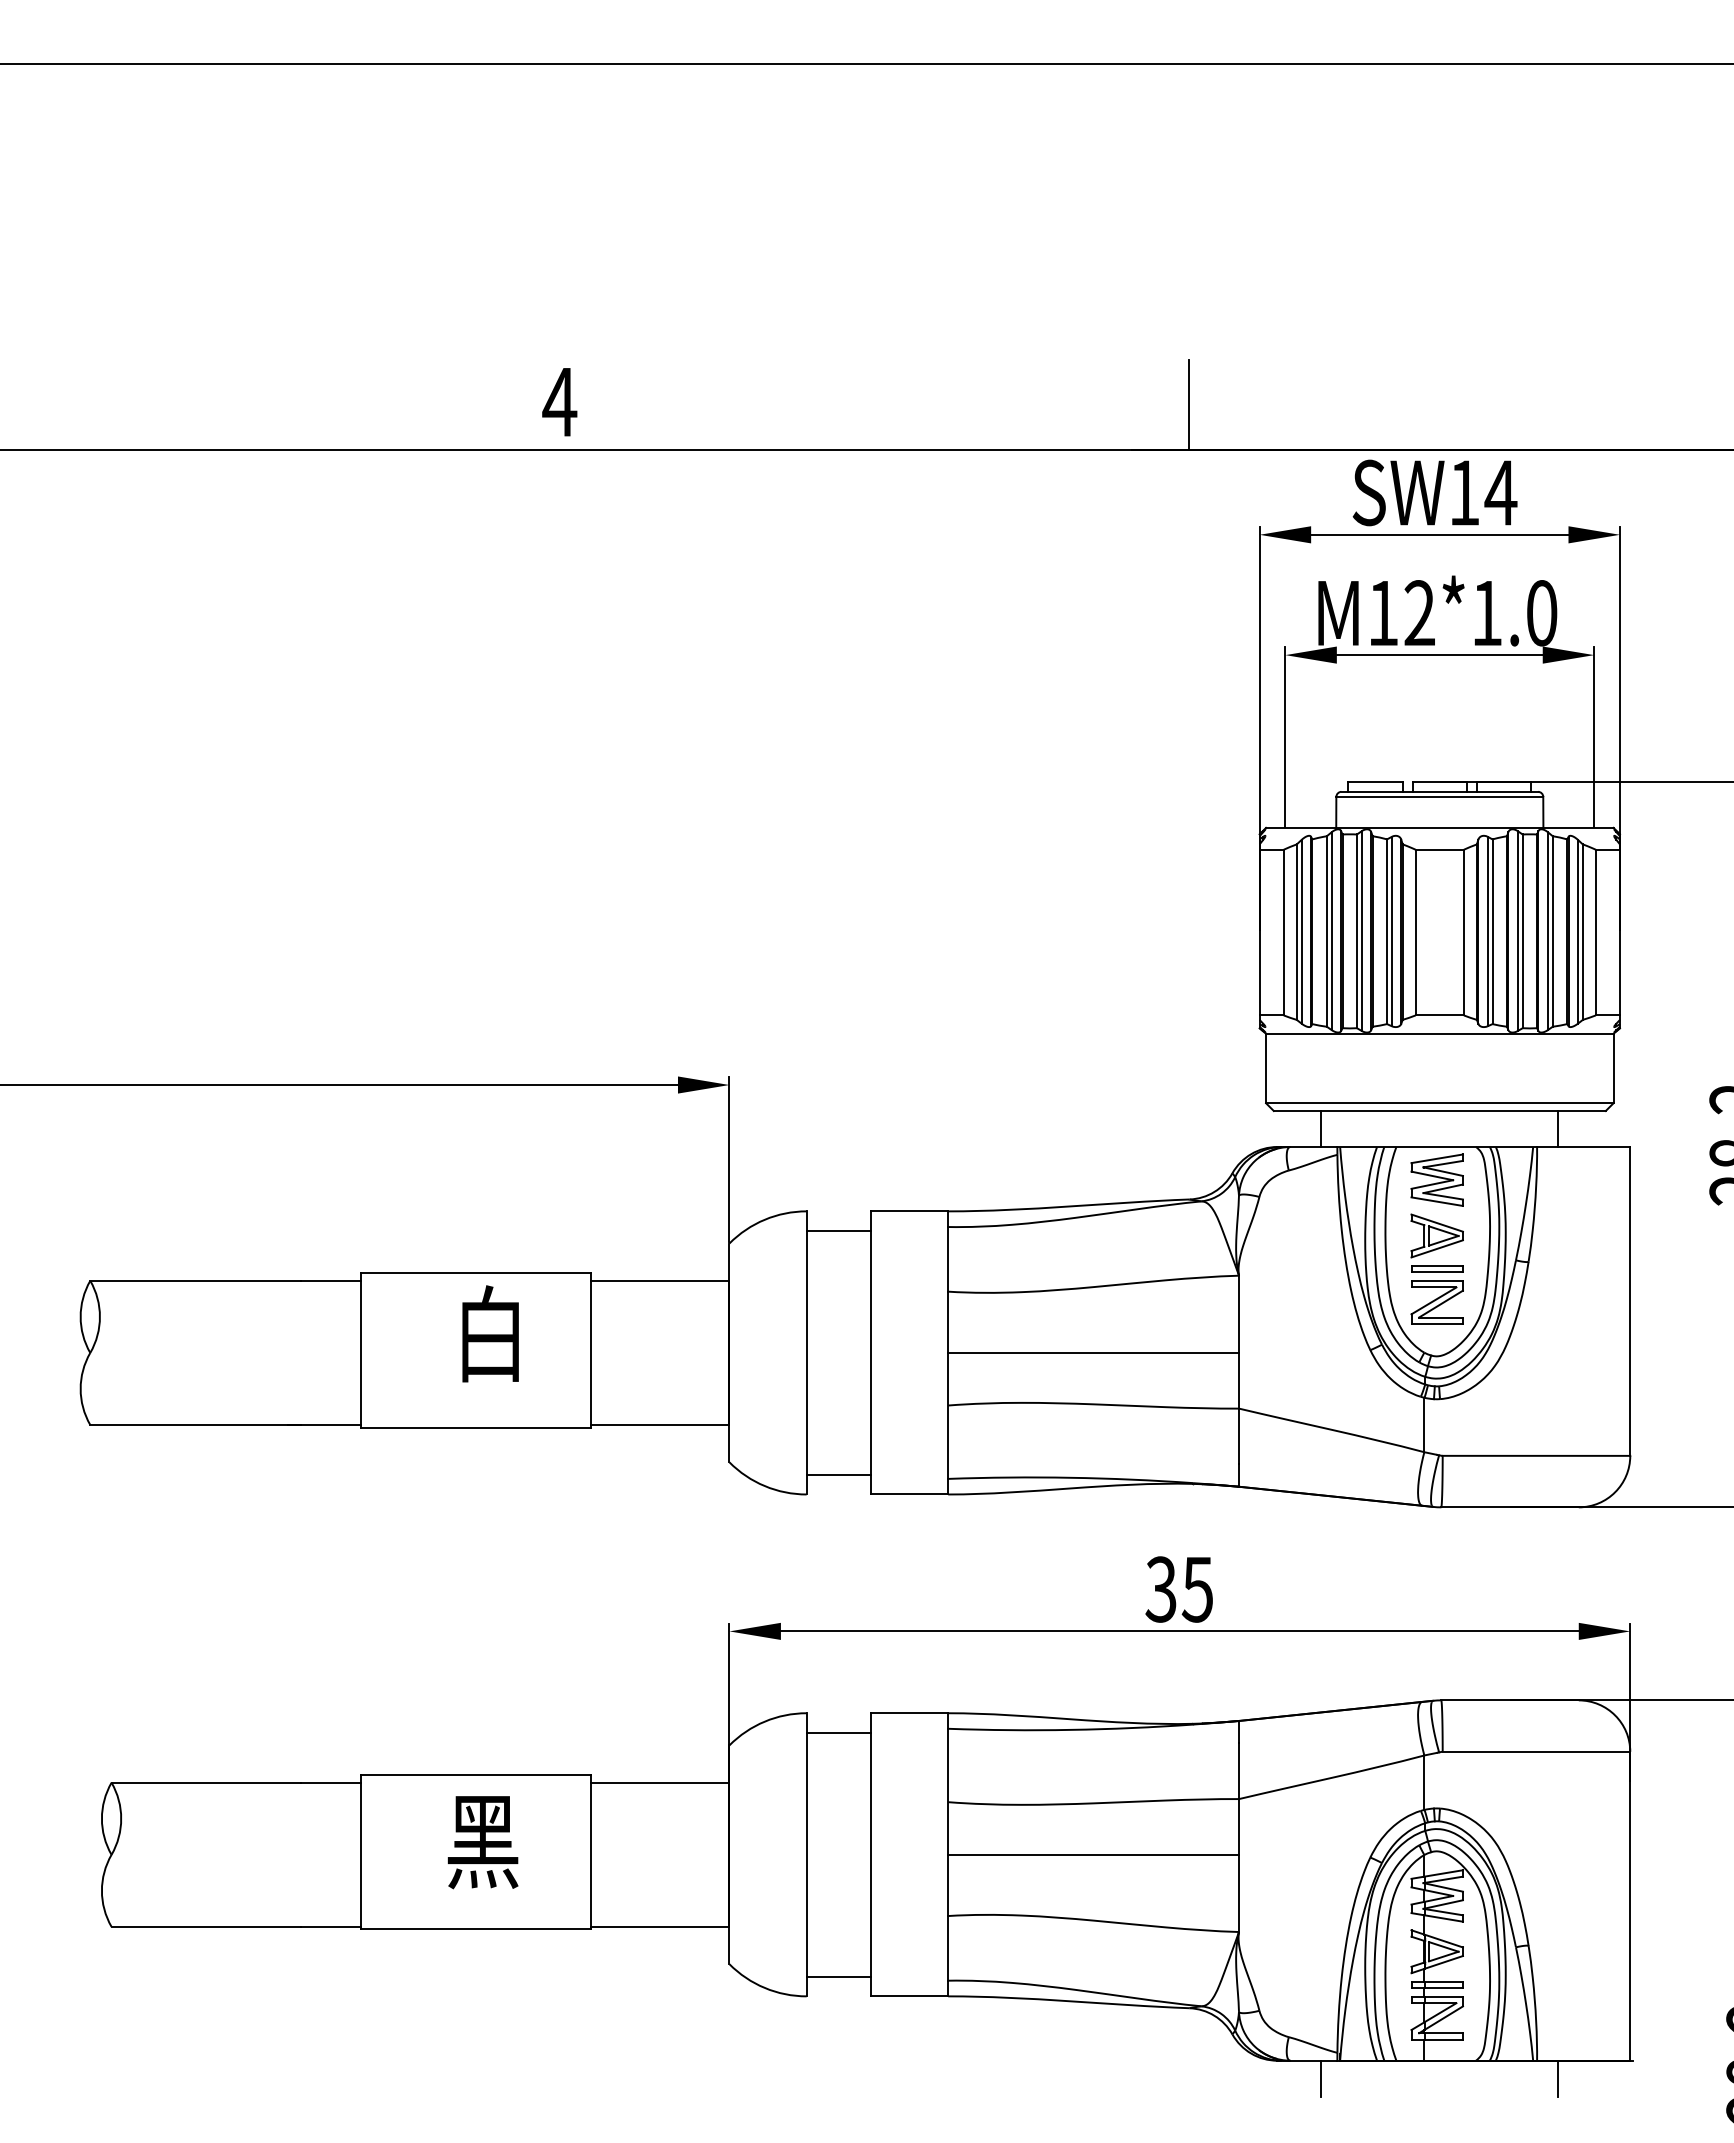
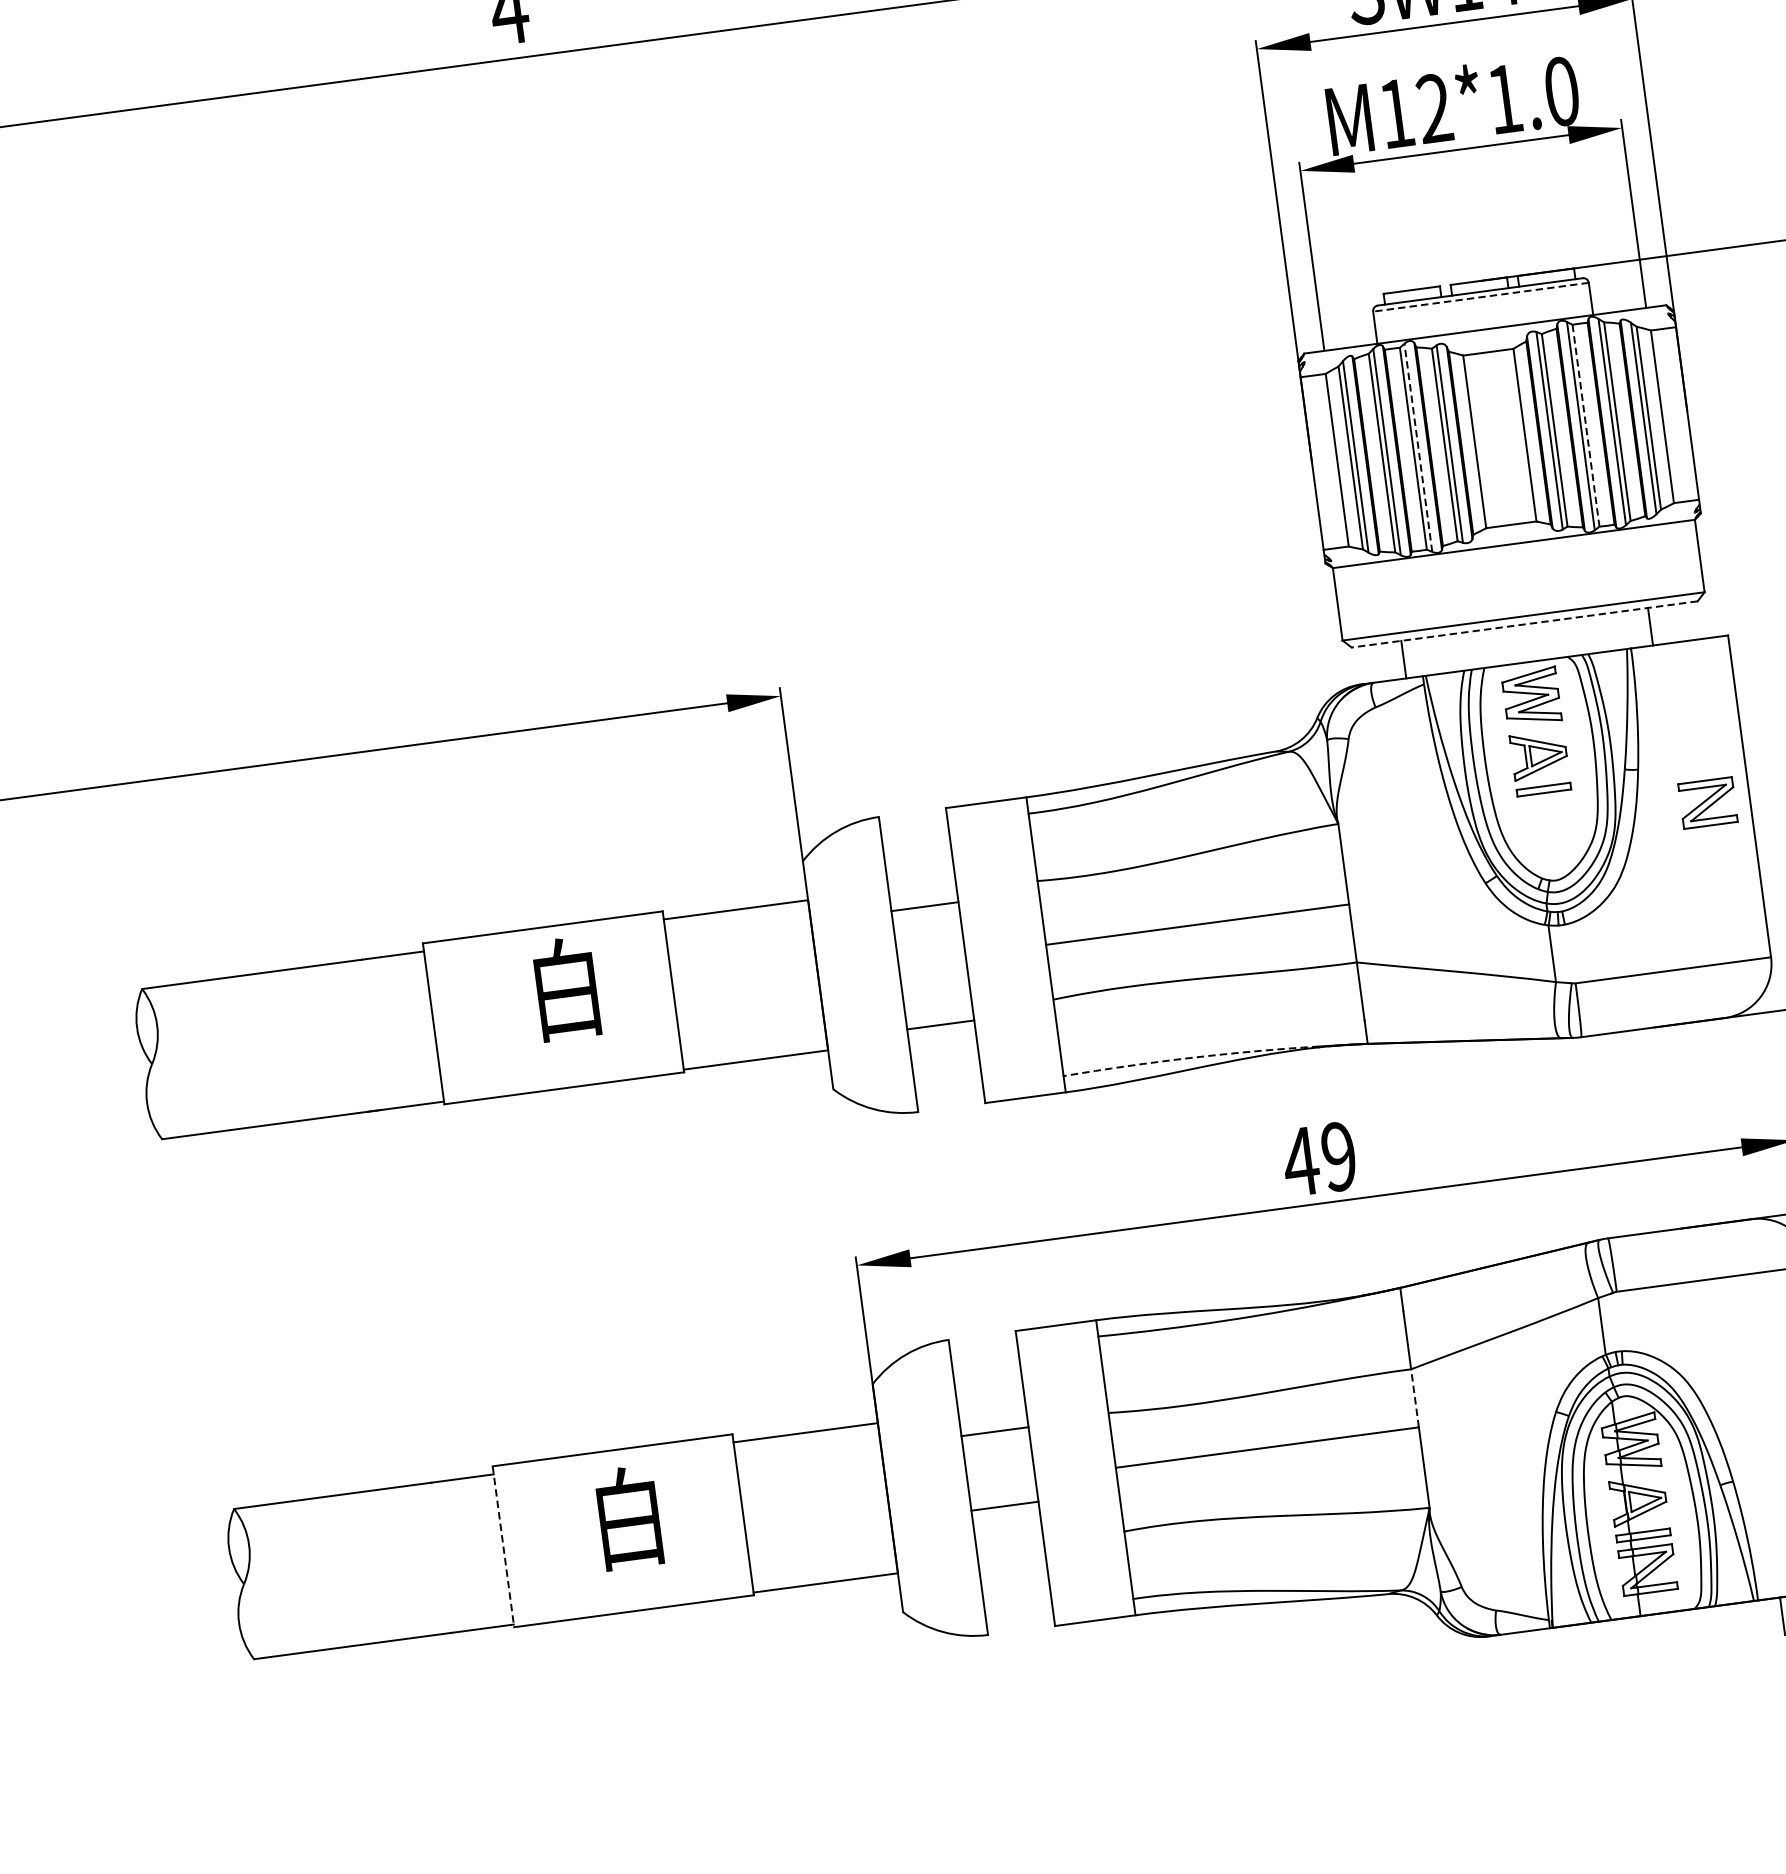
line: (1439, 796) -> (1480, 296), solid -> dashed
line: (1361, 931) -> (1418, 448), solid -> dashed
line: (1522, 931) -> (1585, 425), solid -> dashed
line: (1439, 1110) -> (1524, 623), solid -> dashed
line: (838, 1230) -> (924, 906), moved
part: (1436, 1302) -> (1707, 803), moved
line: (838, 1475) -> (940, 1025), moved
arc: (1070, 1477) -> (1190, 1057), solid -> dashed
text: (1178, 1589) -> (1318, 1159), 35 -> 49
line: (838, 1732) -> (994, 1431), moved
line: (1239, 1826) -> (1415, 1397), solid -> dashed
text: (482, 1840) -> (628, 1517), 黑 -> 白
line: (360, 1852) -> (503, 1547), solid -> dashed
line: (838, 1977) -> (1004, 1506), moved
line: (1321, 2078) -> (1535, 1648), removed

